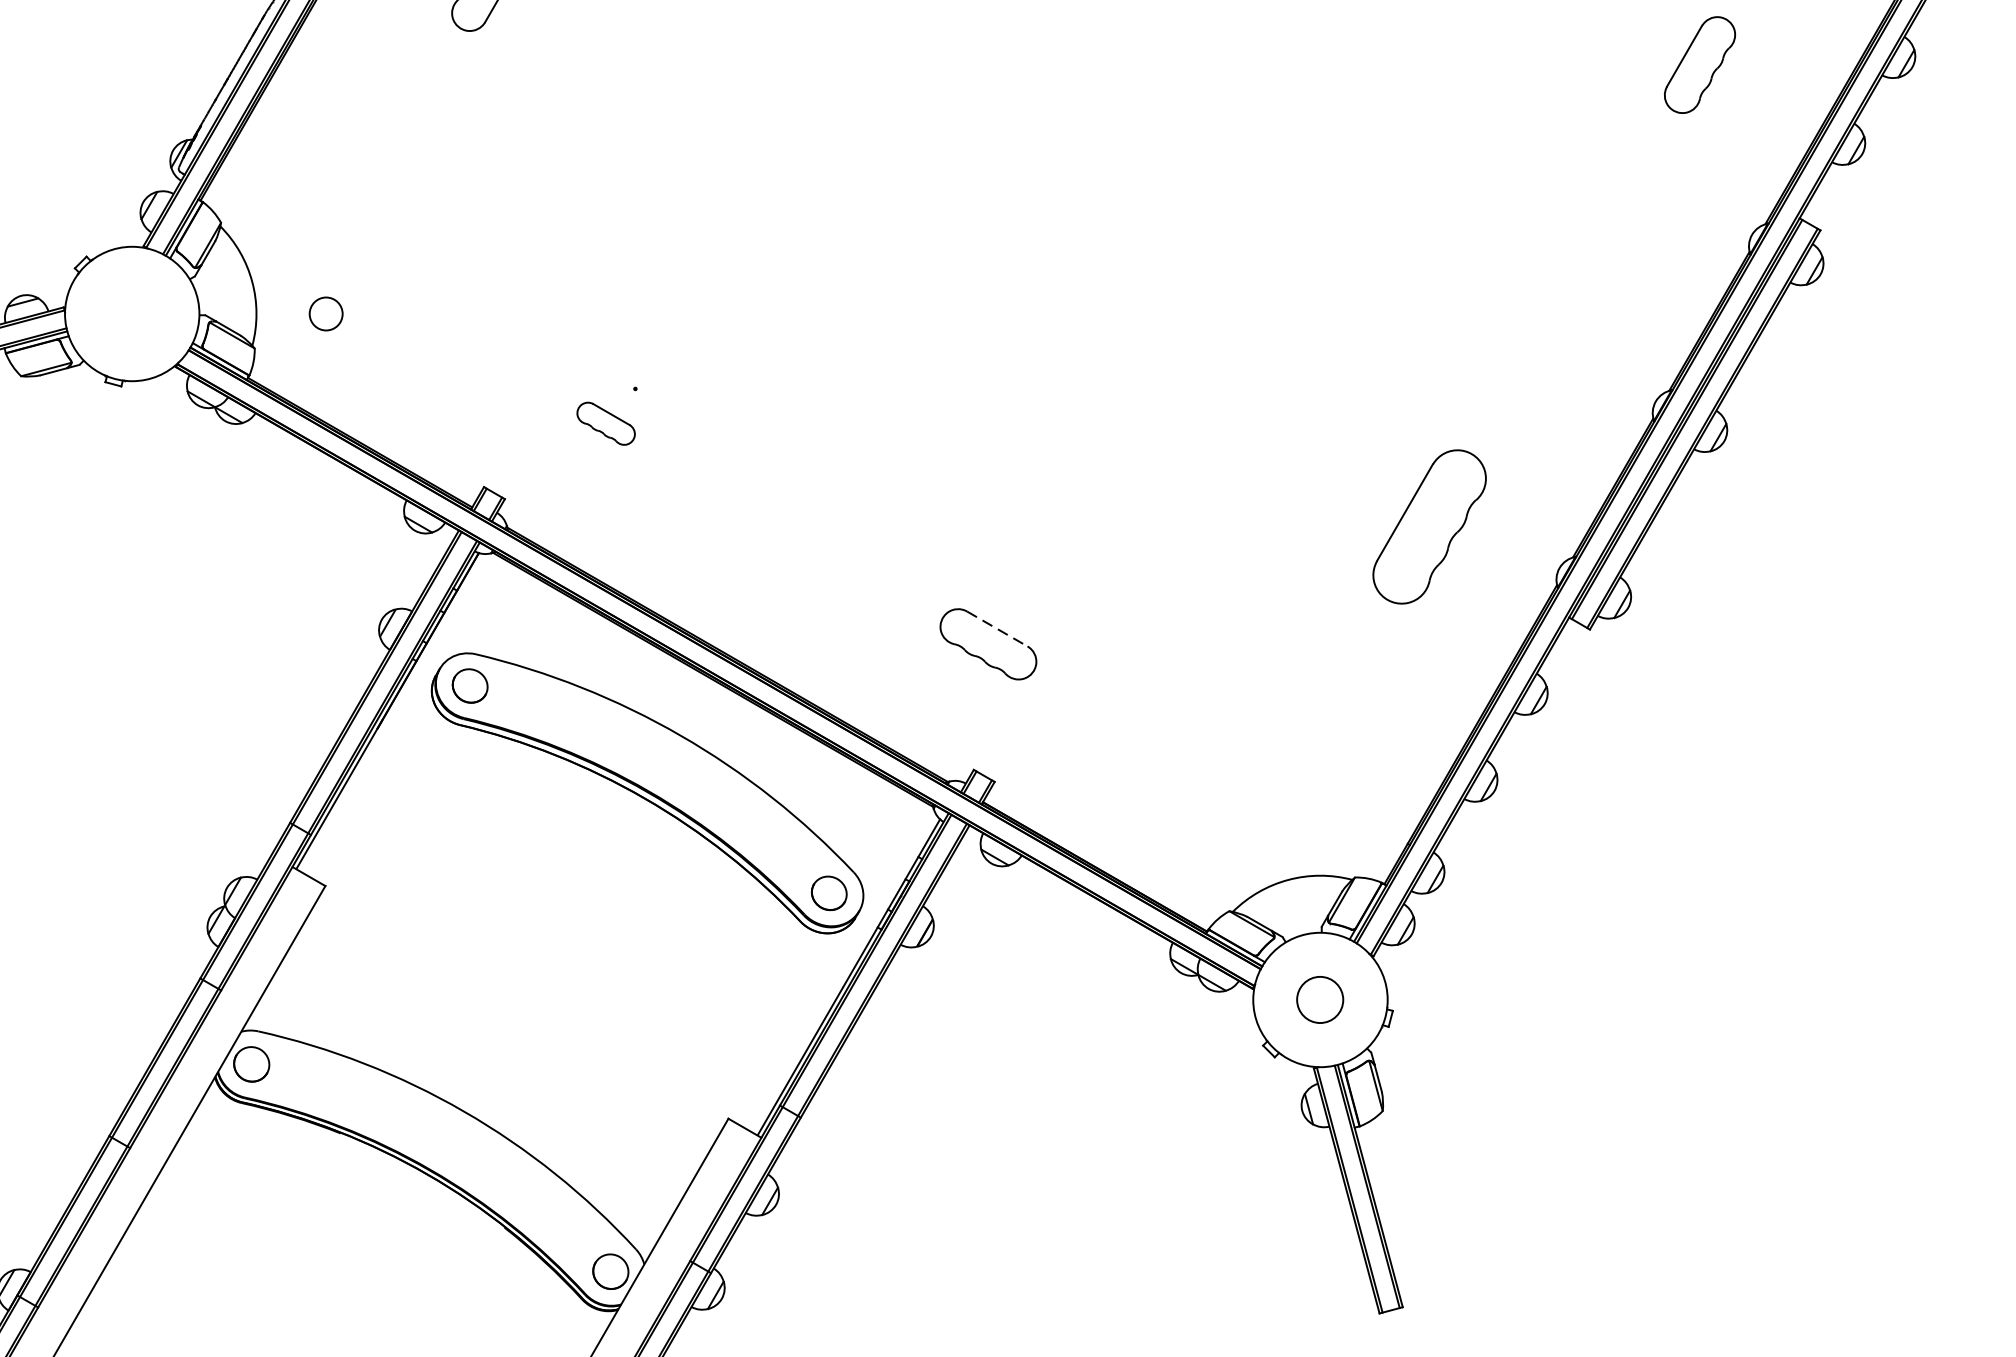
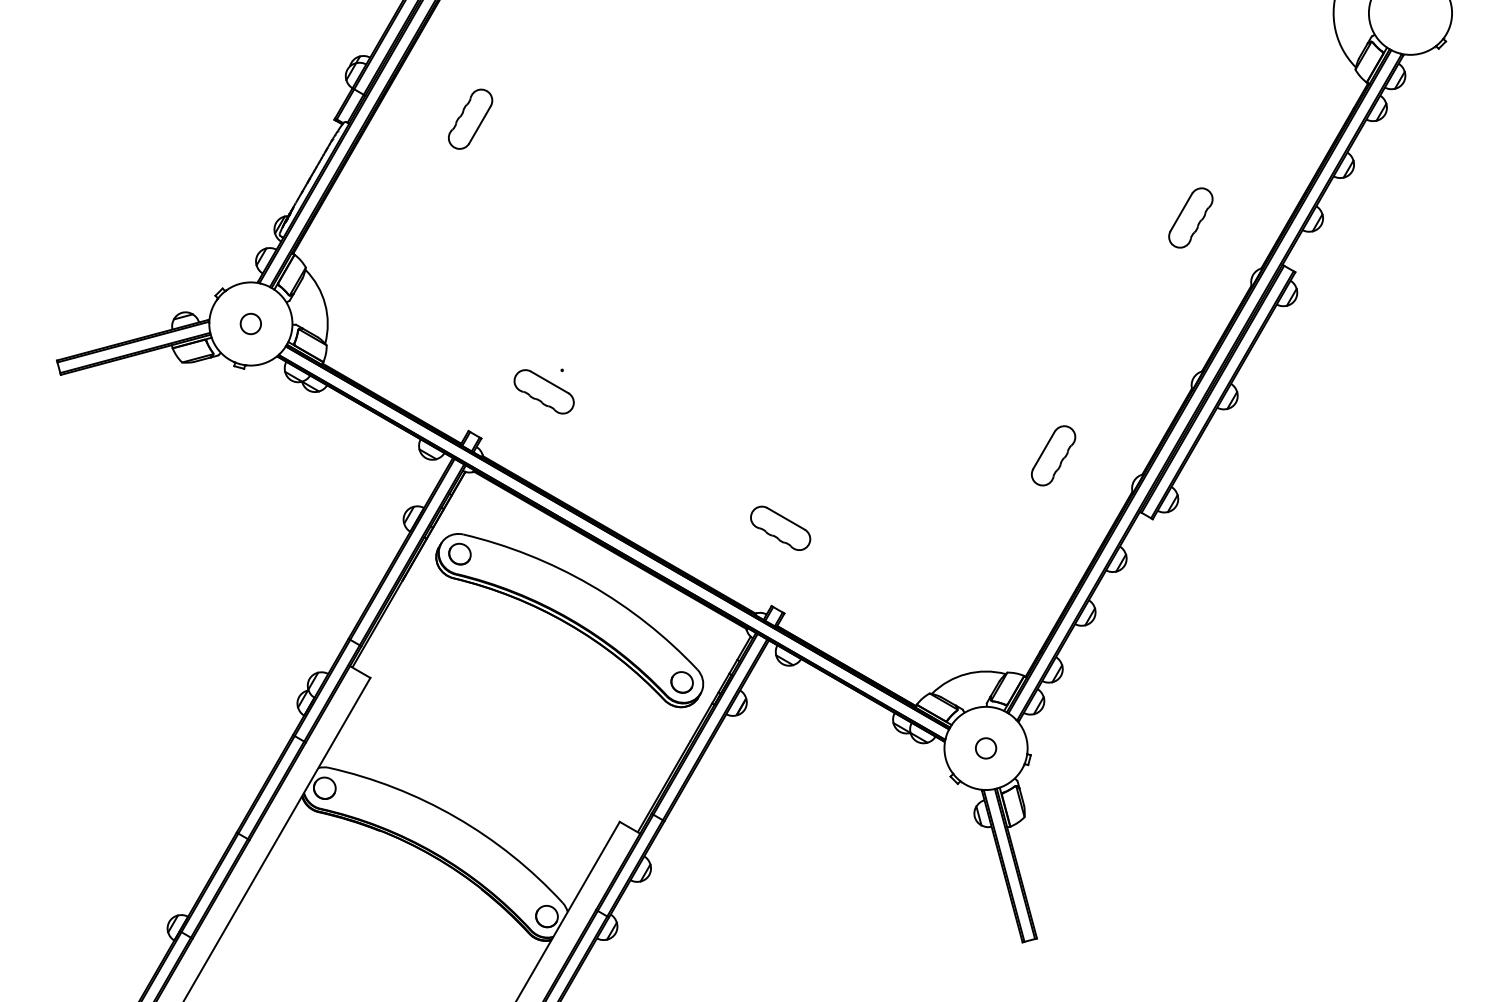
part: (1699, 64) -> (1190, 217), moved
circle: (325, 313) -> (250, 323), moved
part: (605, 423) -> (543, 391), size x1.67
part: (1429, 526) -> (1053, 455), size x0.62
line: (997, 628) -> (786, 518), dashed -> solid
circle: (1321, 1000) -> (986, 748), size x0.71

